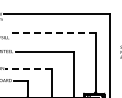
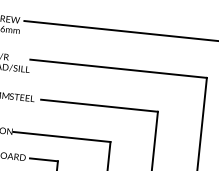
line: (51, 32) -> (116, 68), dashed -> solid
line: (28, 68) -> (62, 136), dashed -> solid

